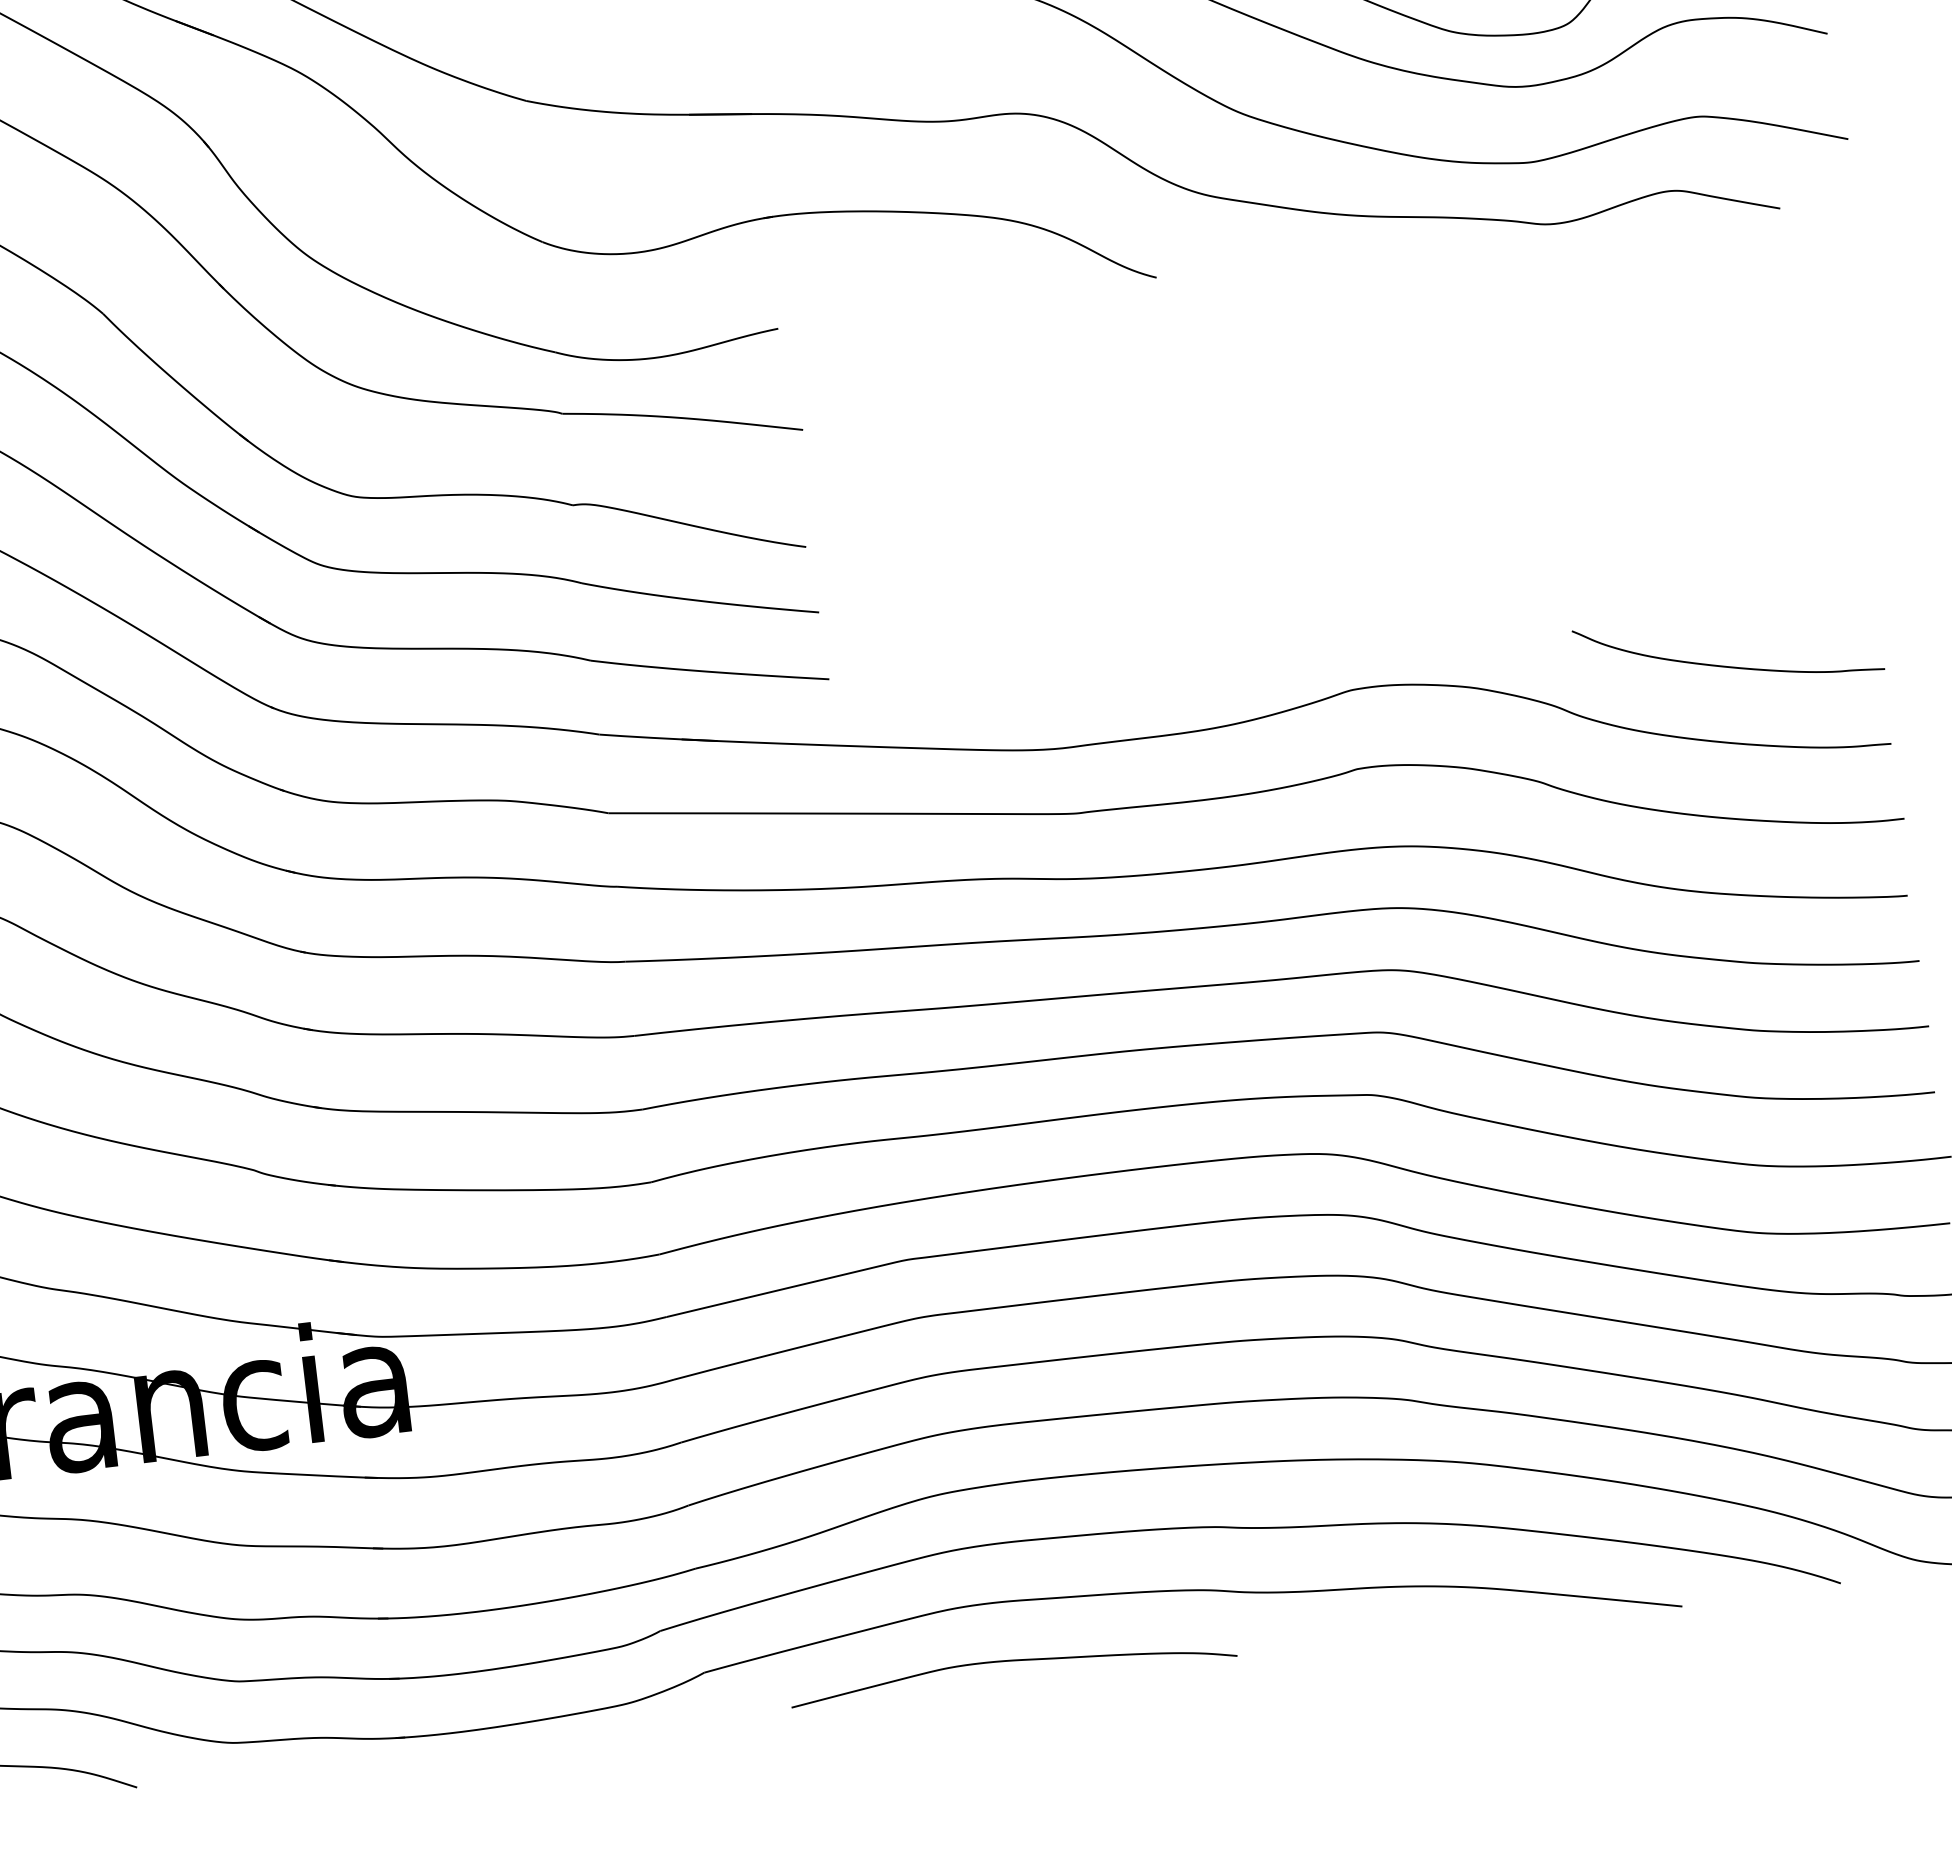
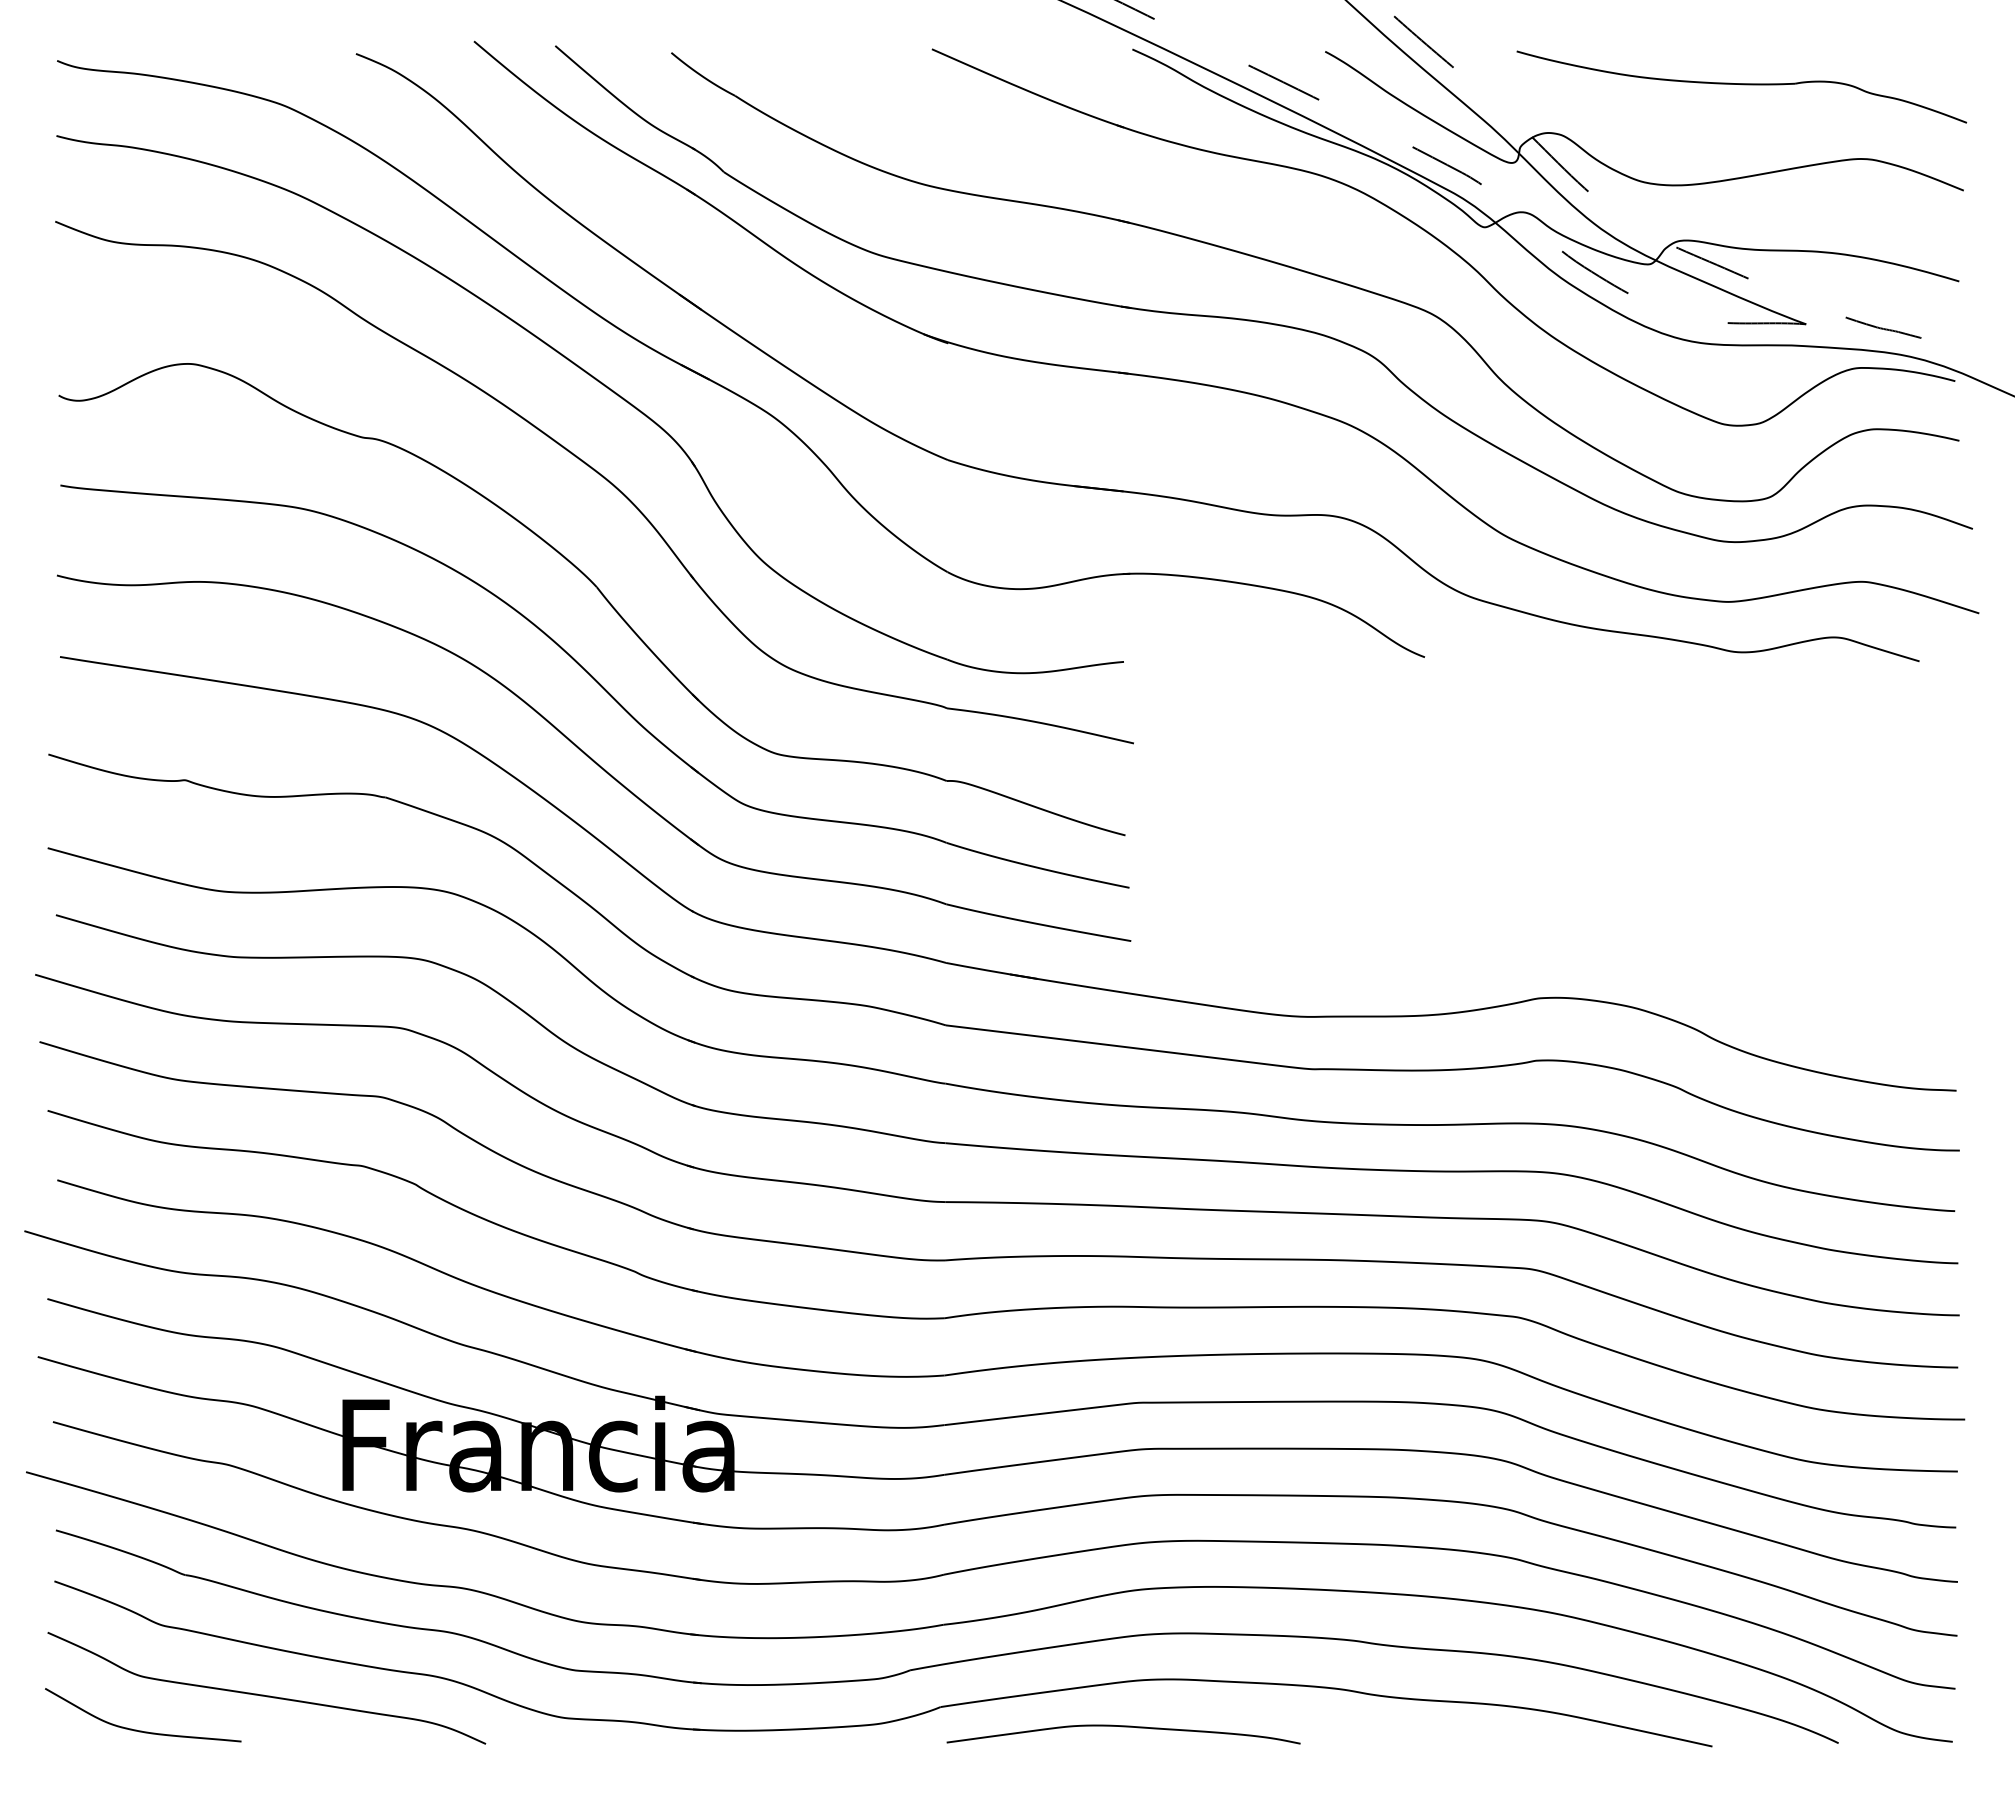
curve: (1729, 665) -> (1837, 1014), removed
curve: (1012, 1662) -> (1123, 1727), moved

